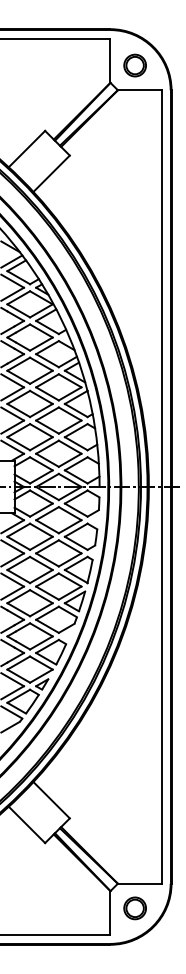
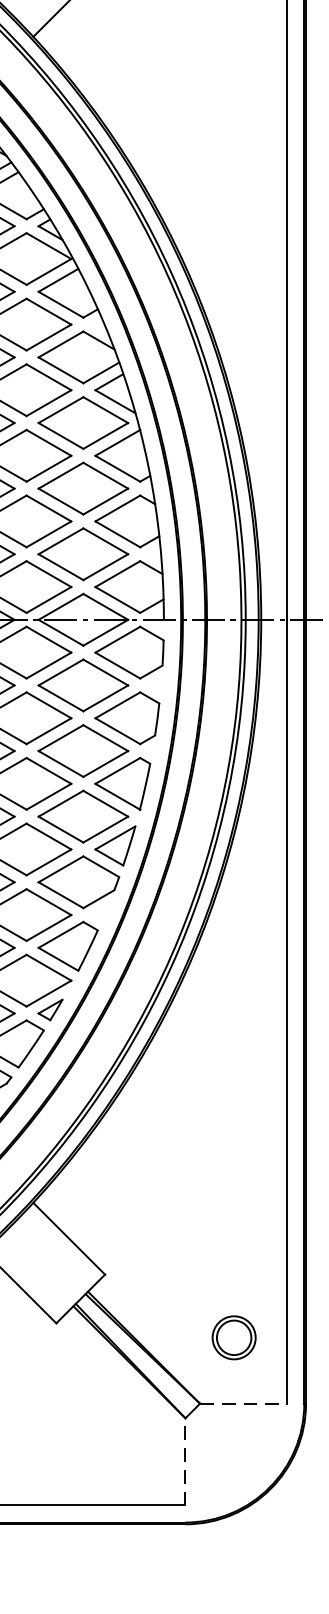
line: (140, 883) -> (244, 1403), solid -> dashed
part: (134, 908) -> (232, 1338), moved
line: (110, 912) -> (185, 1460), solid -> dashed

